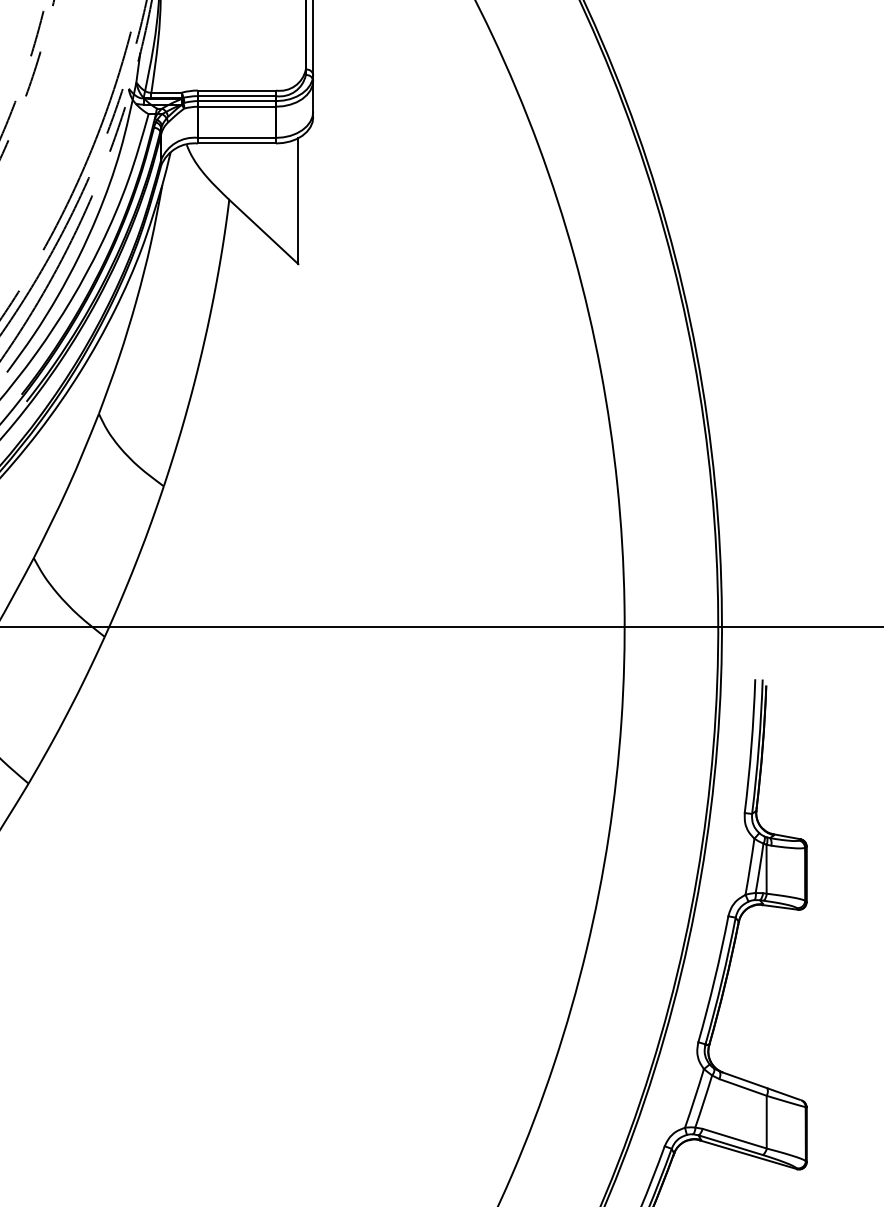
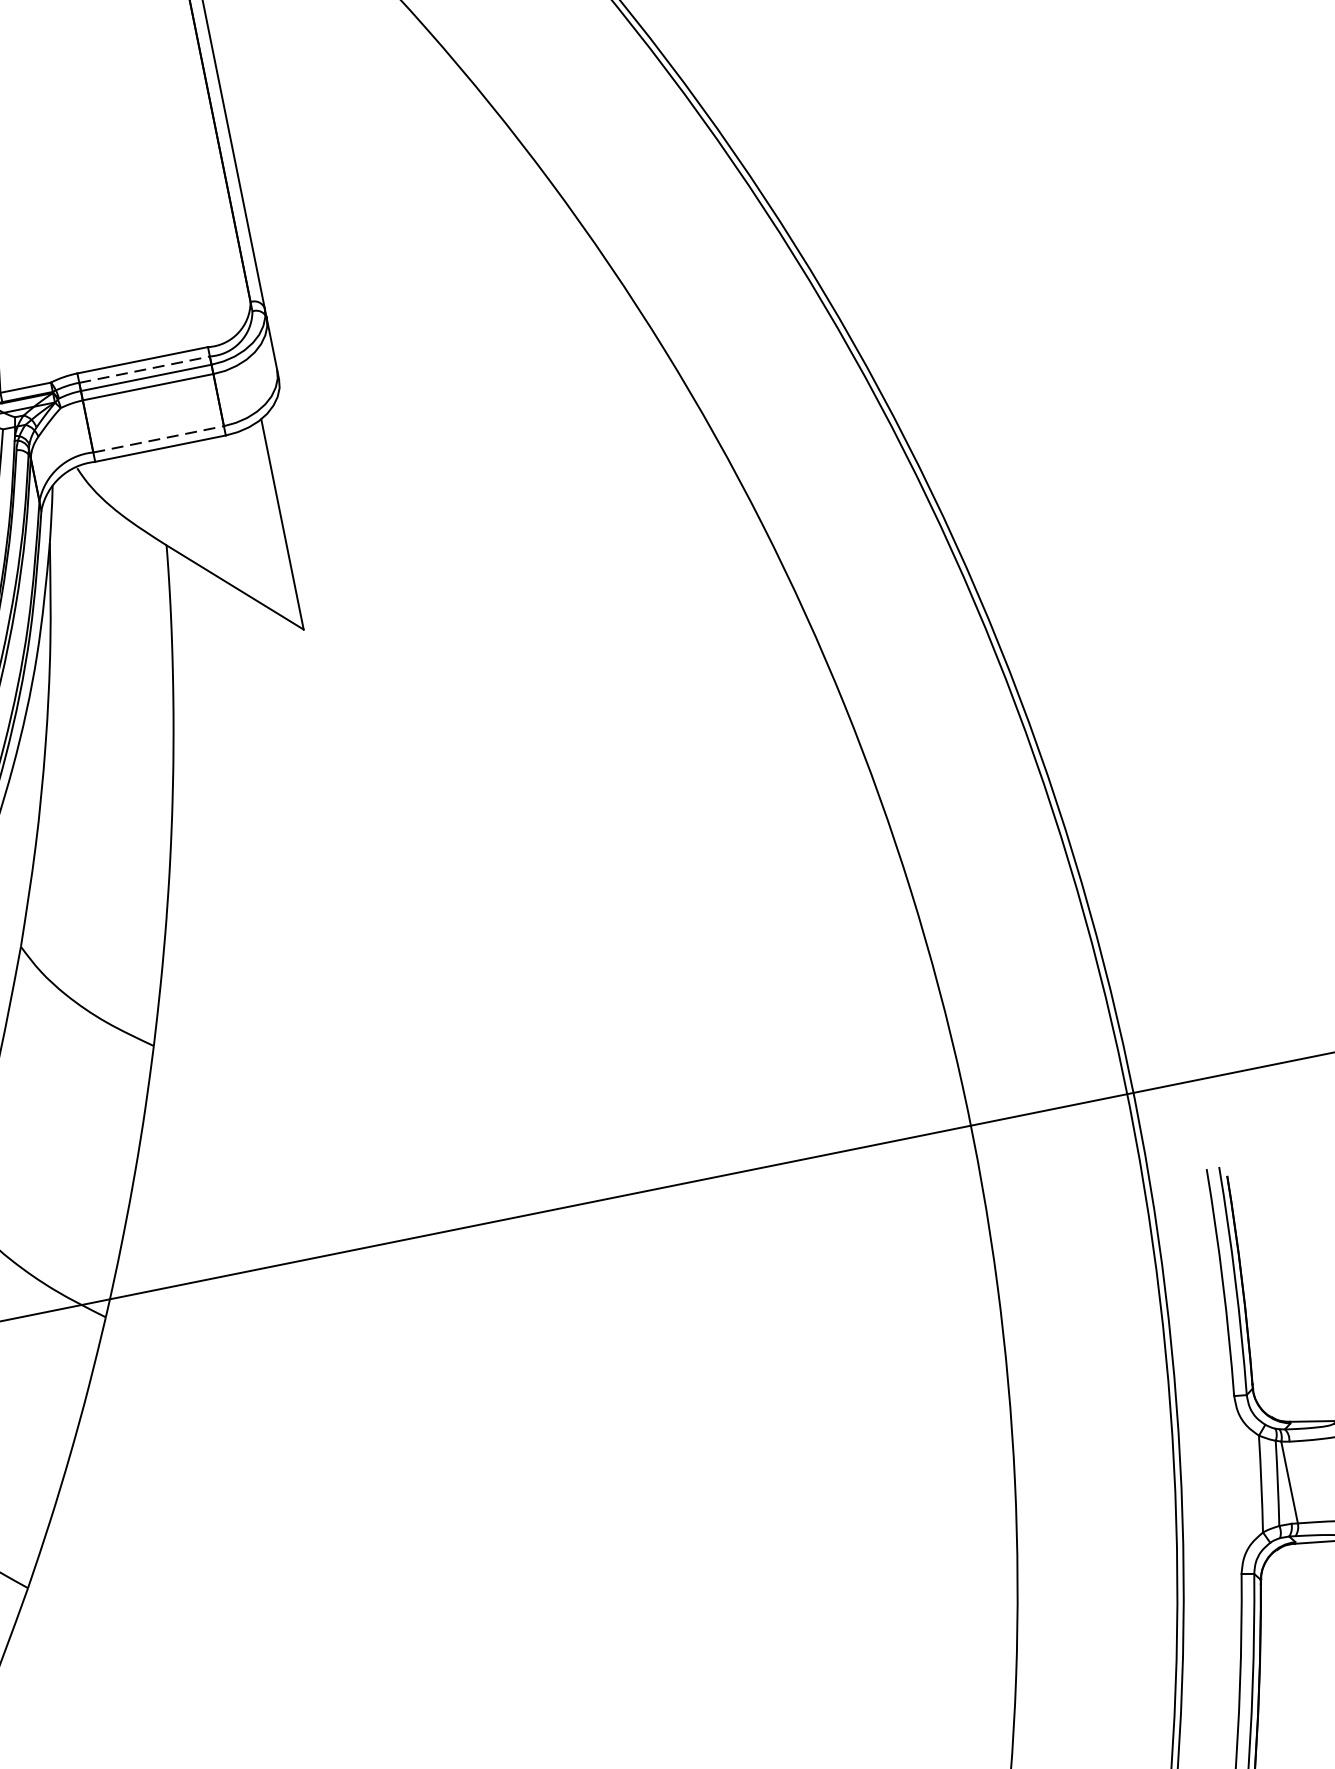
line: (237, 96) -> (145, 370), solid -> dashed
line: (237, 137) -> (159, 438), solid -> dashed

